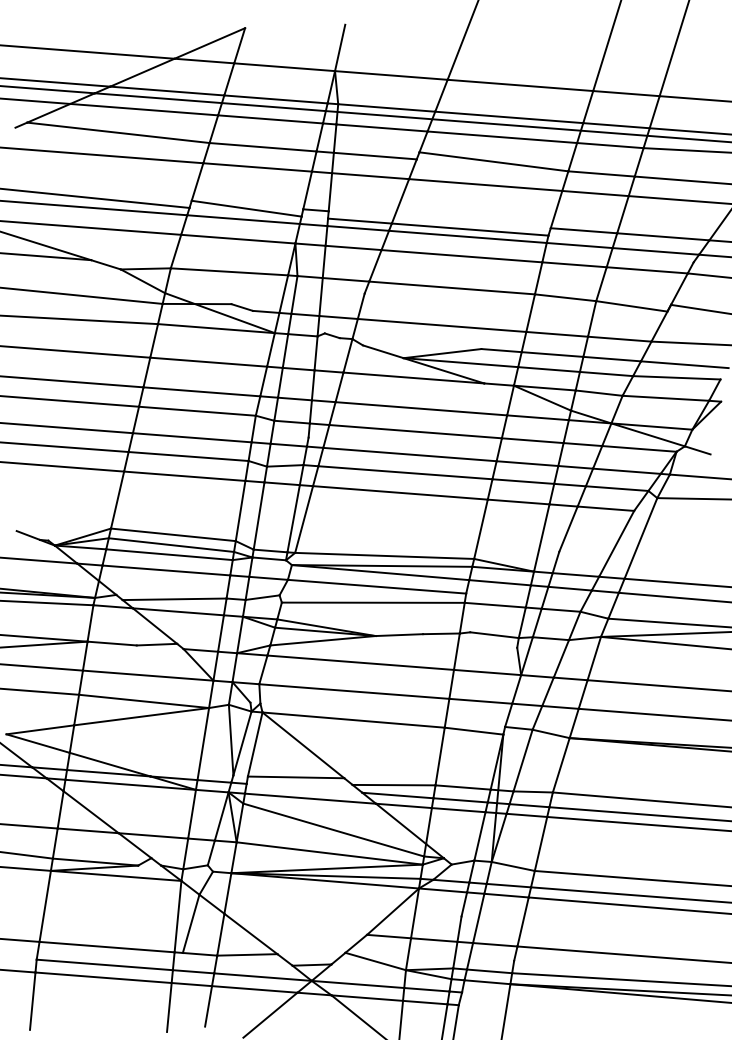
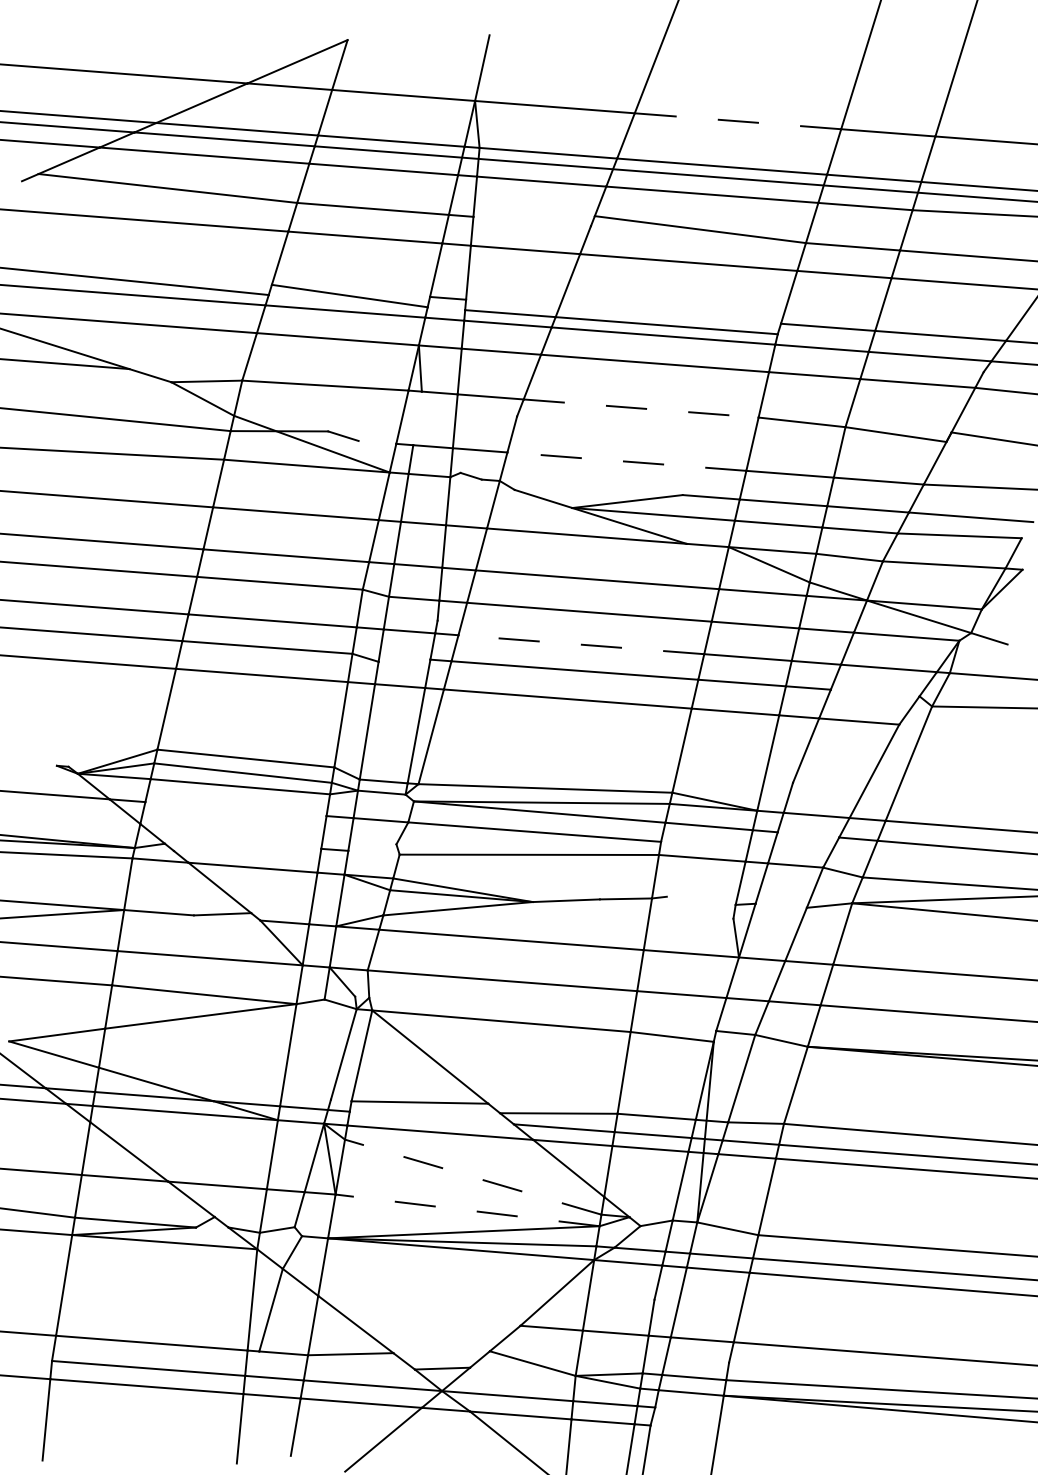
line: (520, 85) -> (737, 121), solid -> dashed
line: (374, 156) -> (531, 221), removed
line: (452, 287) -> (641, 408), solid -> dashed
line: (294, 295) -> (417, 418), removed
line: (266, 311) -> (377, 442), removed
line: (441, 325) -> (626, 461), solid -> dashed
line: (409, 454) -> (580, 644), solid -> dashed
line: (285, 465) -> (404, 660), removed
line: (616, 488) -> (874, 692), removed
line: (27, 535) -> (39, 759), removed
line: (166, 570) -> (235, 809), removed
line: (570, 588) -> (808, 834), removed
line: (262, 597) -> (372, 847), removed
line: (174, 598) -> (247, 849), removed
line: (493, 634) -> (700, 900), removed
line: (550, 638) -> (780, 905), removed
line: (230, 740) -> (327, 1049), removed
line: (333, 830) -> (473, 1177), solid -> dashed
line: (329, 853) -> (467, 1210), solid -> dashed

